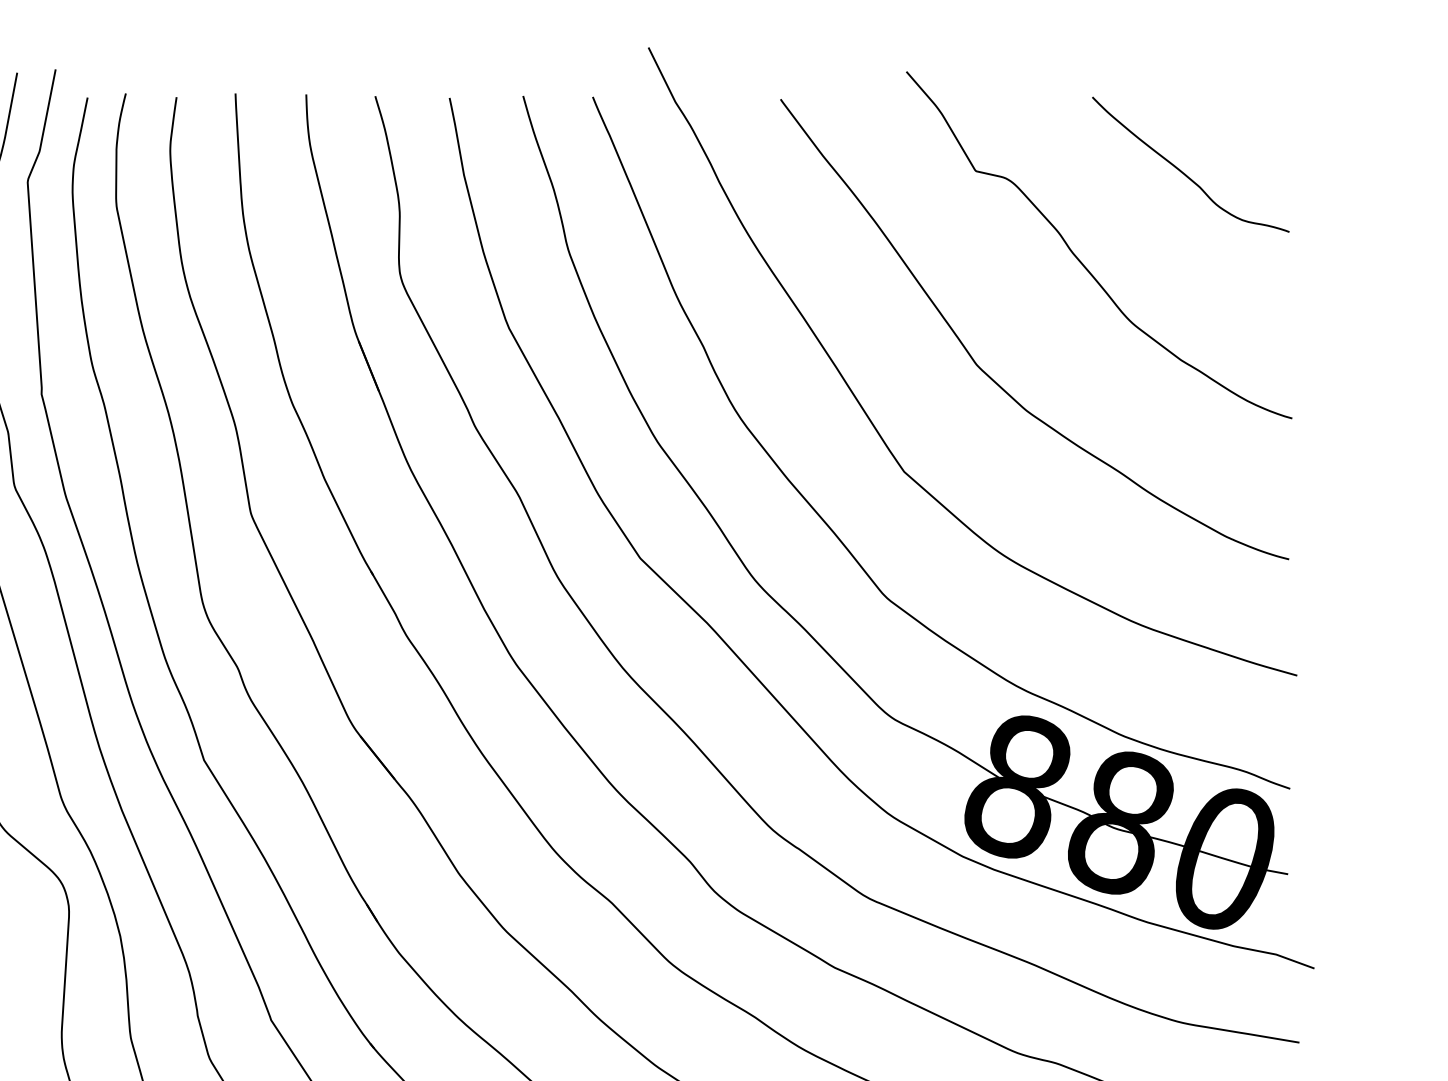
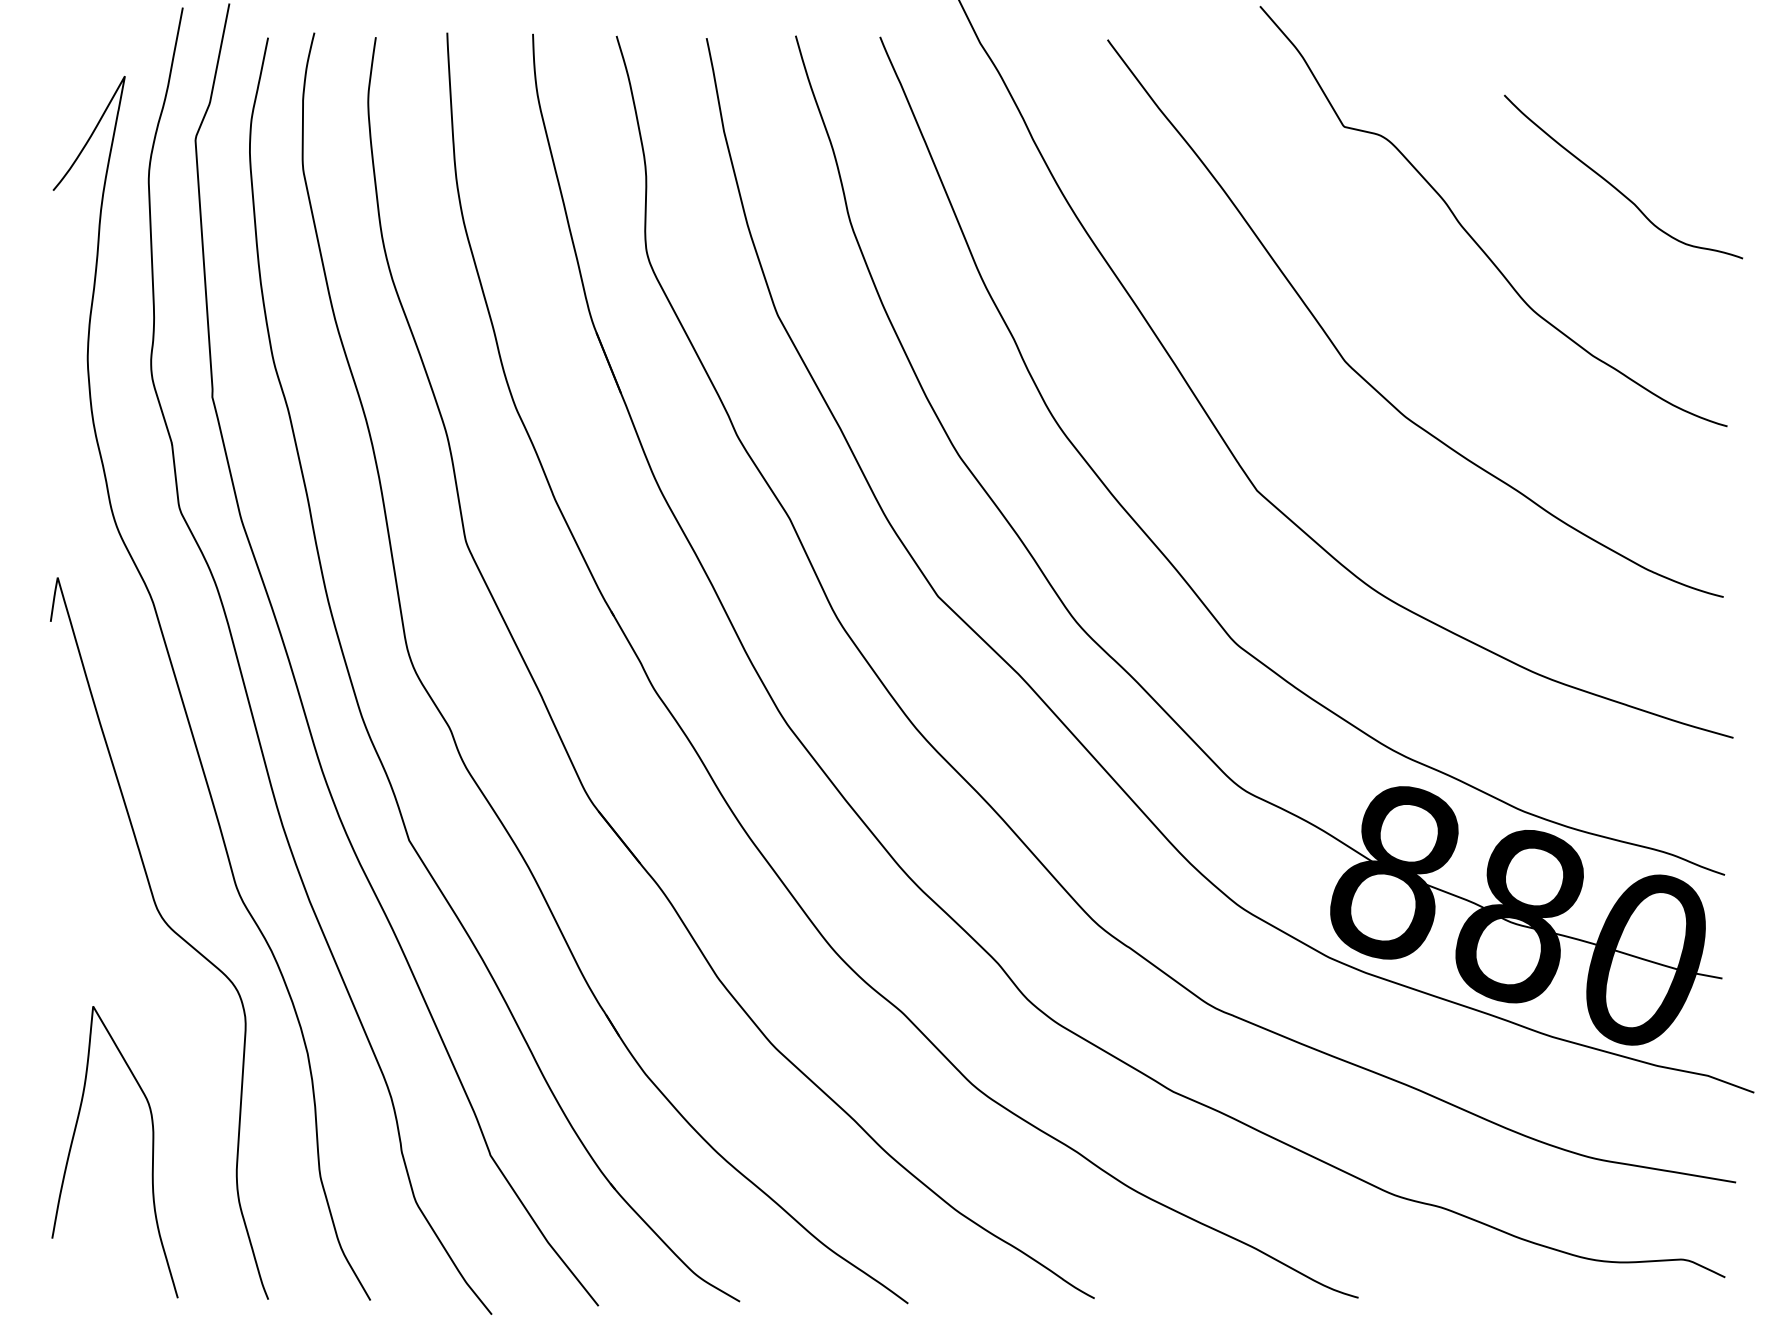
curve: (1185, 173) -> (1616, 187), moved

